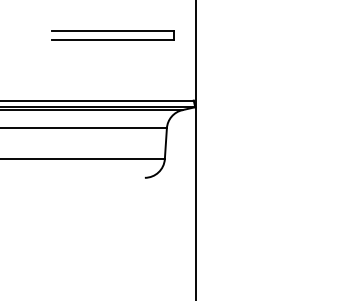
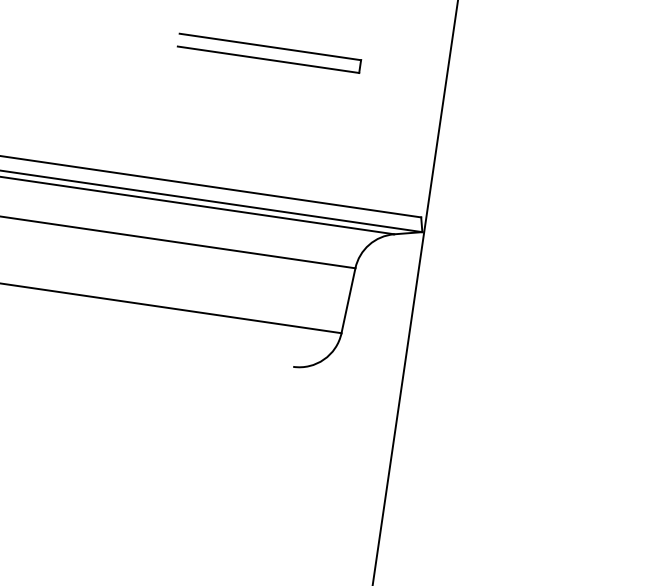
part: (112, 35) -> (268, 53), size x0.7

